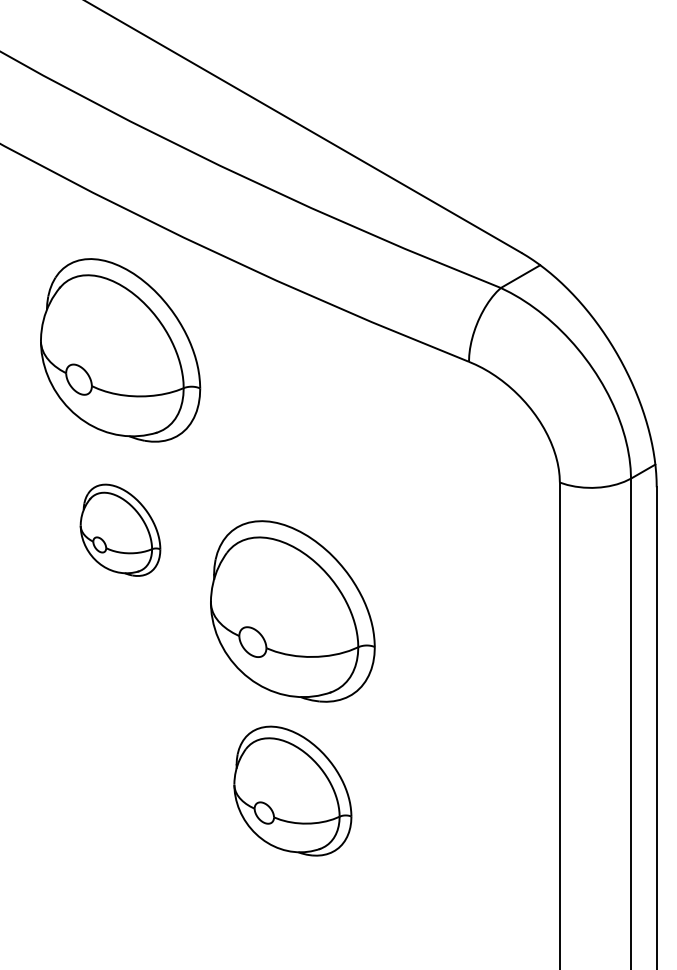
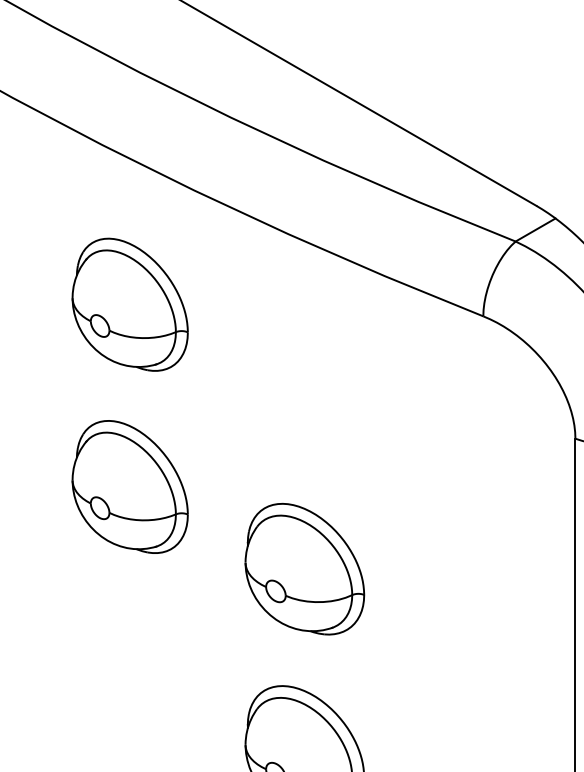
part: (120, 350) -> (130, 304), size x0.71
part: (120, 530) -> (130, 487), size x1.43
part: (292, 610) -> (304, 568), size x0.71

